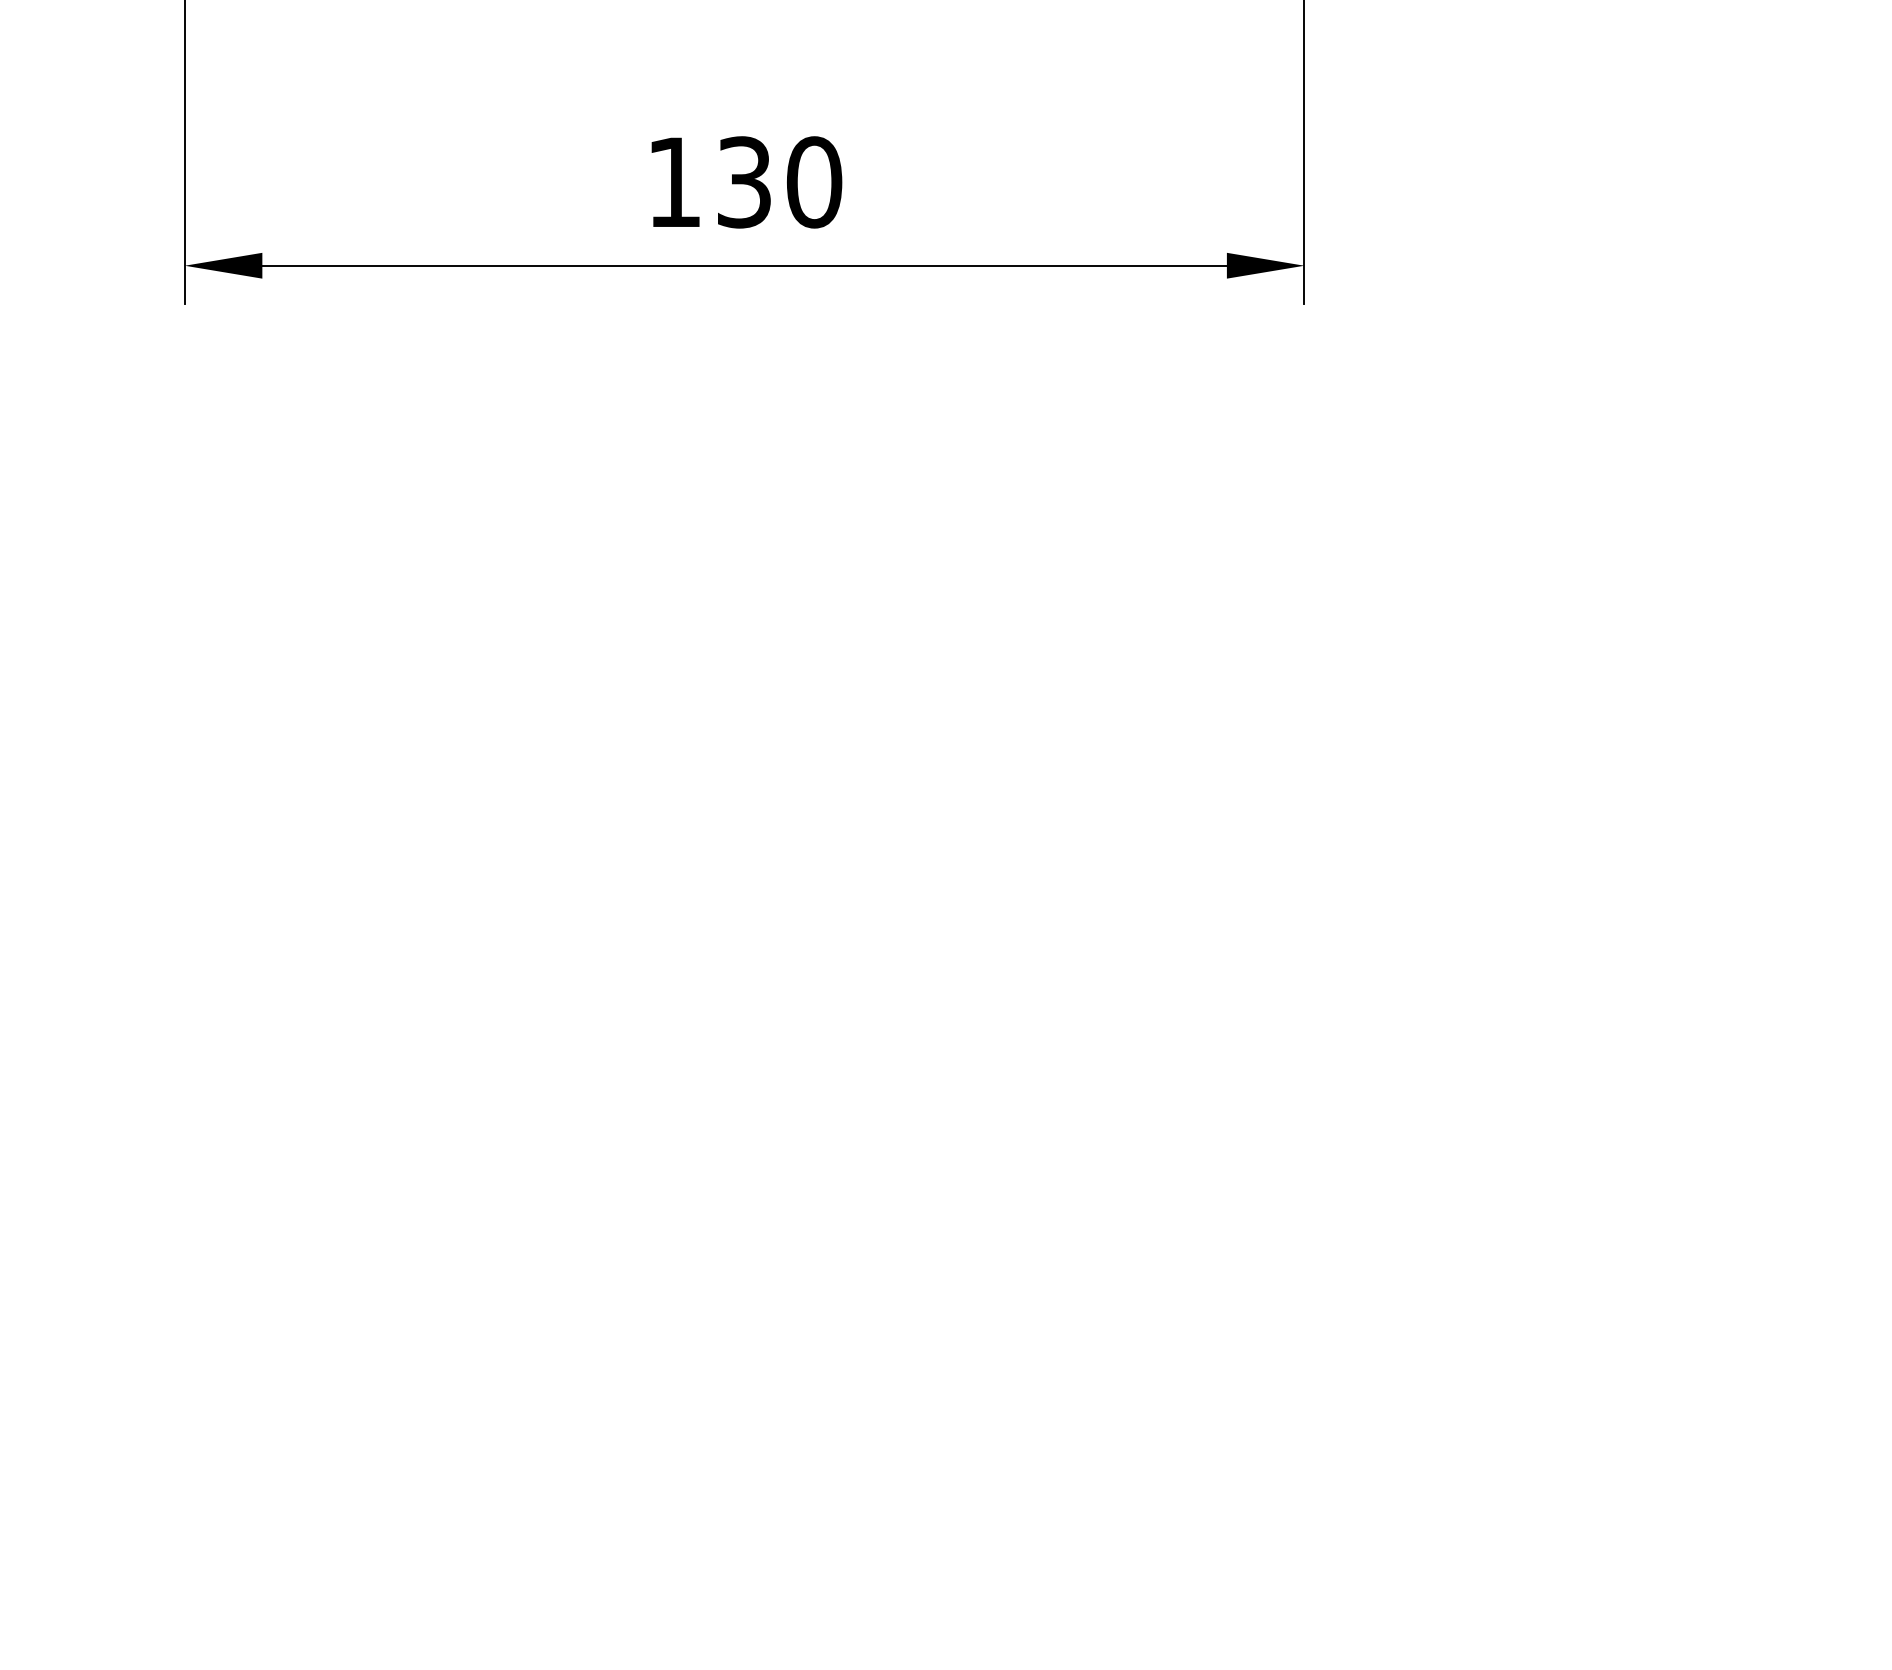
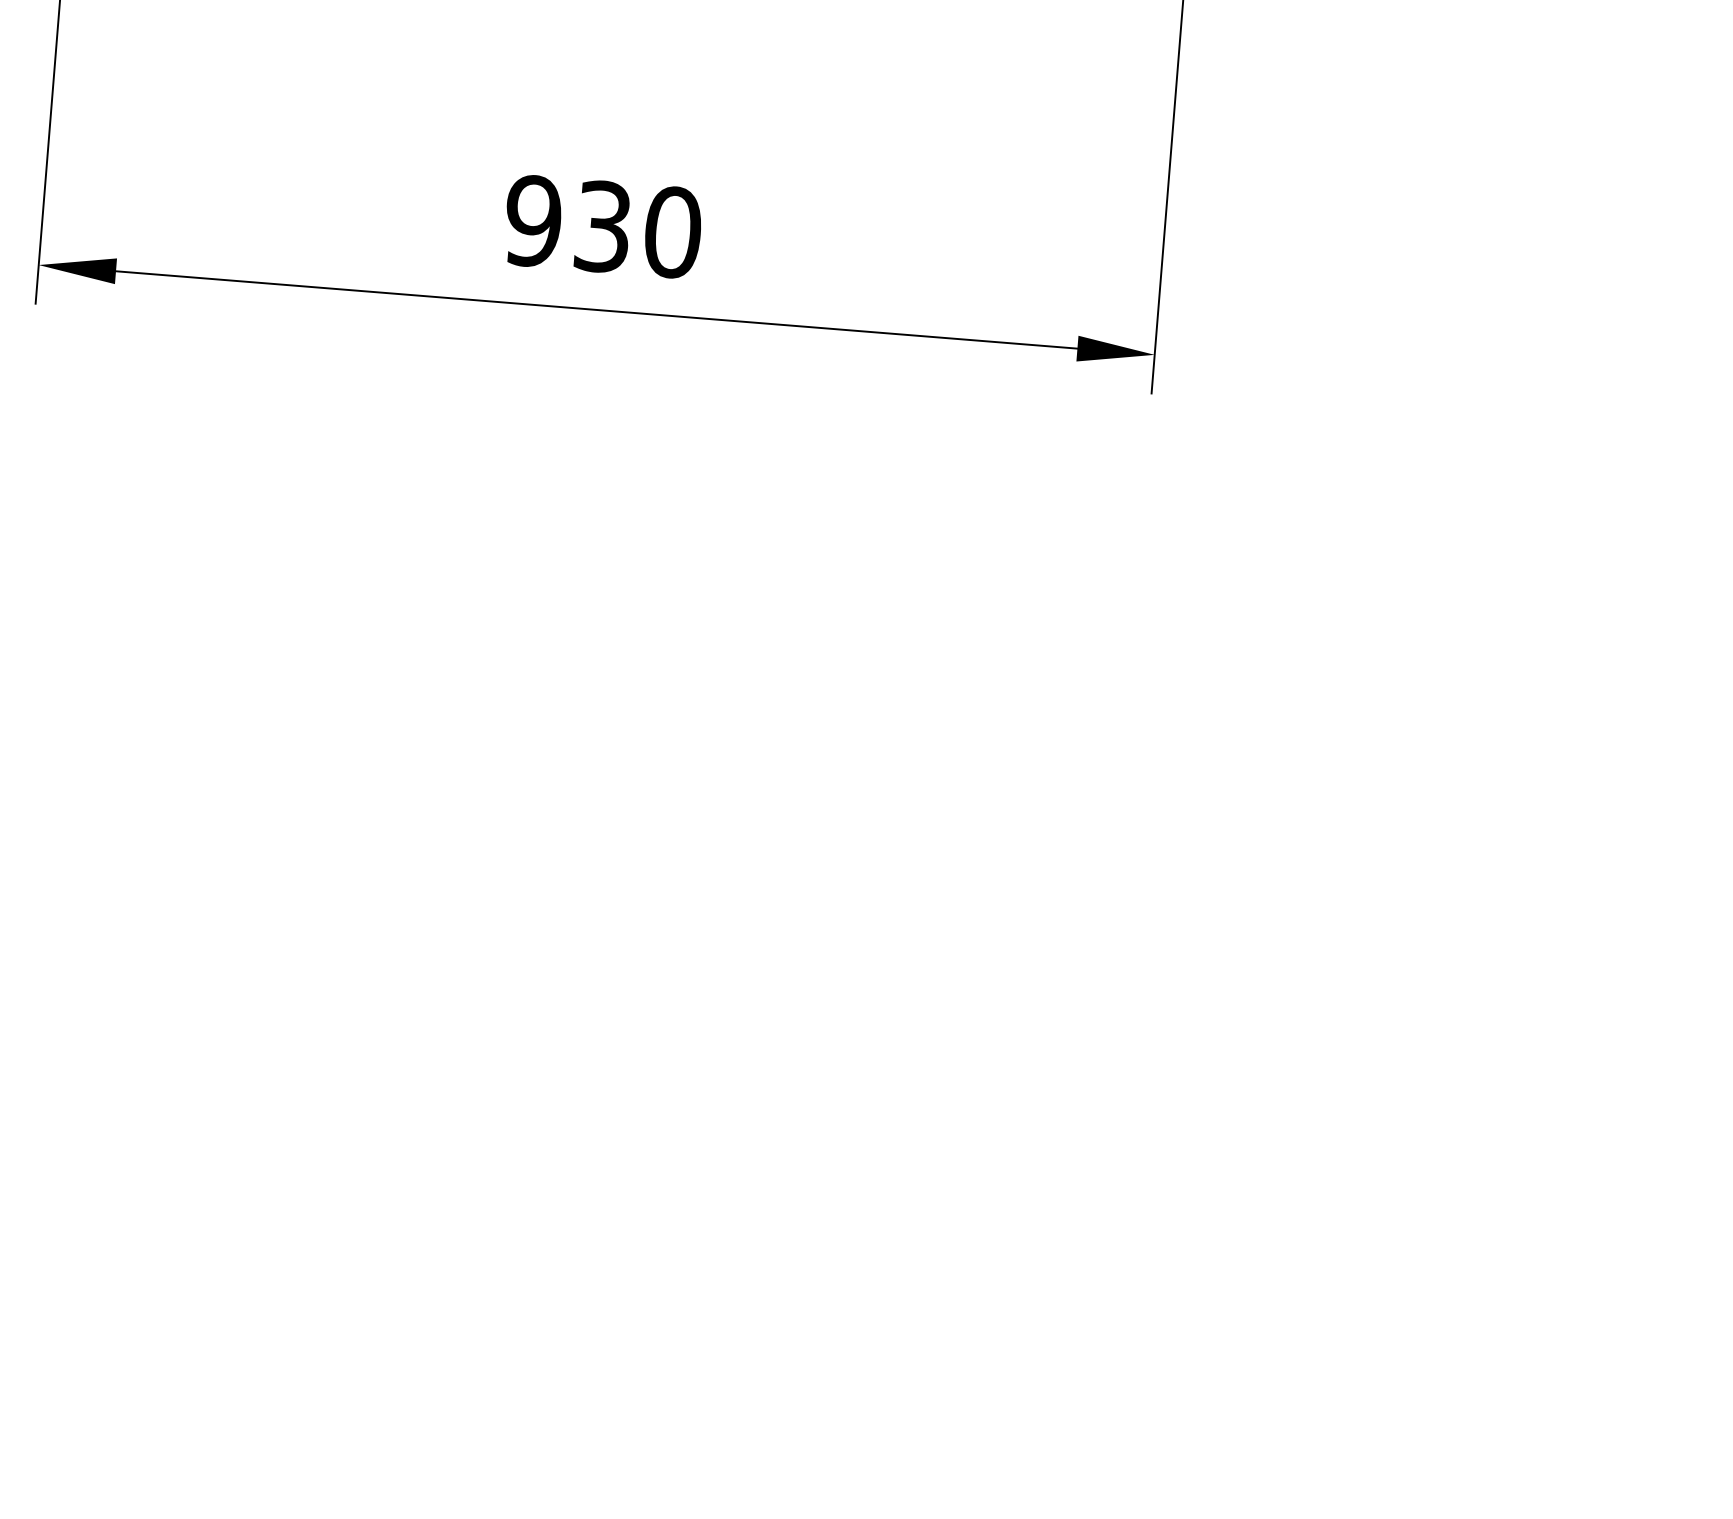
text: (673, 182) -> (532, 221), 130 -> 930

